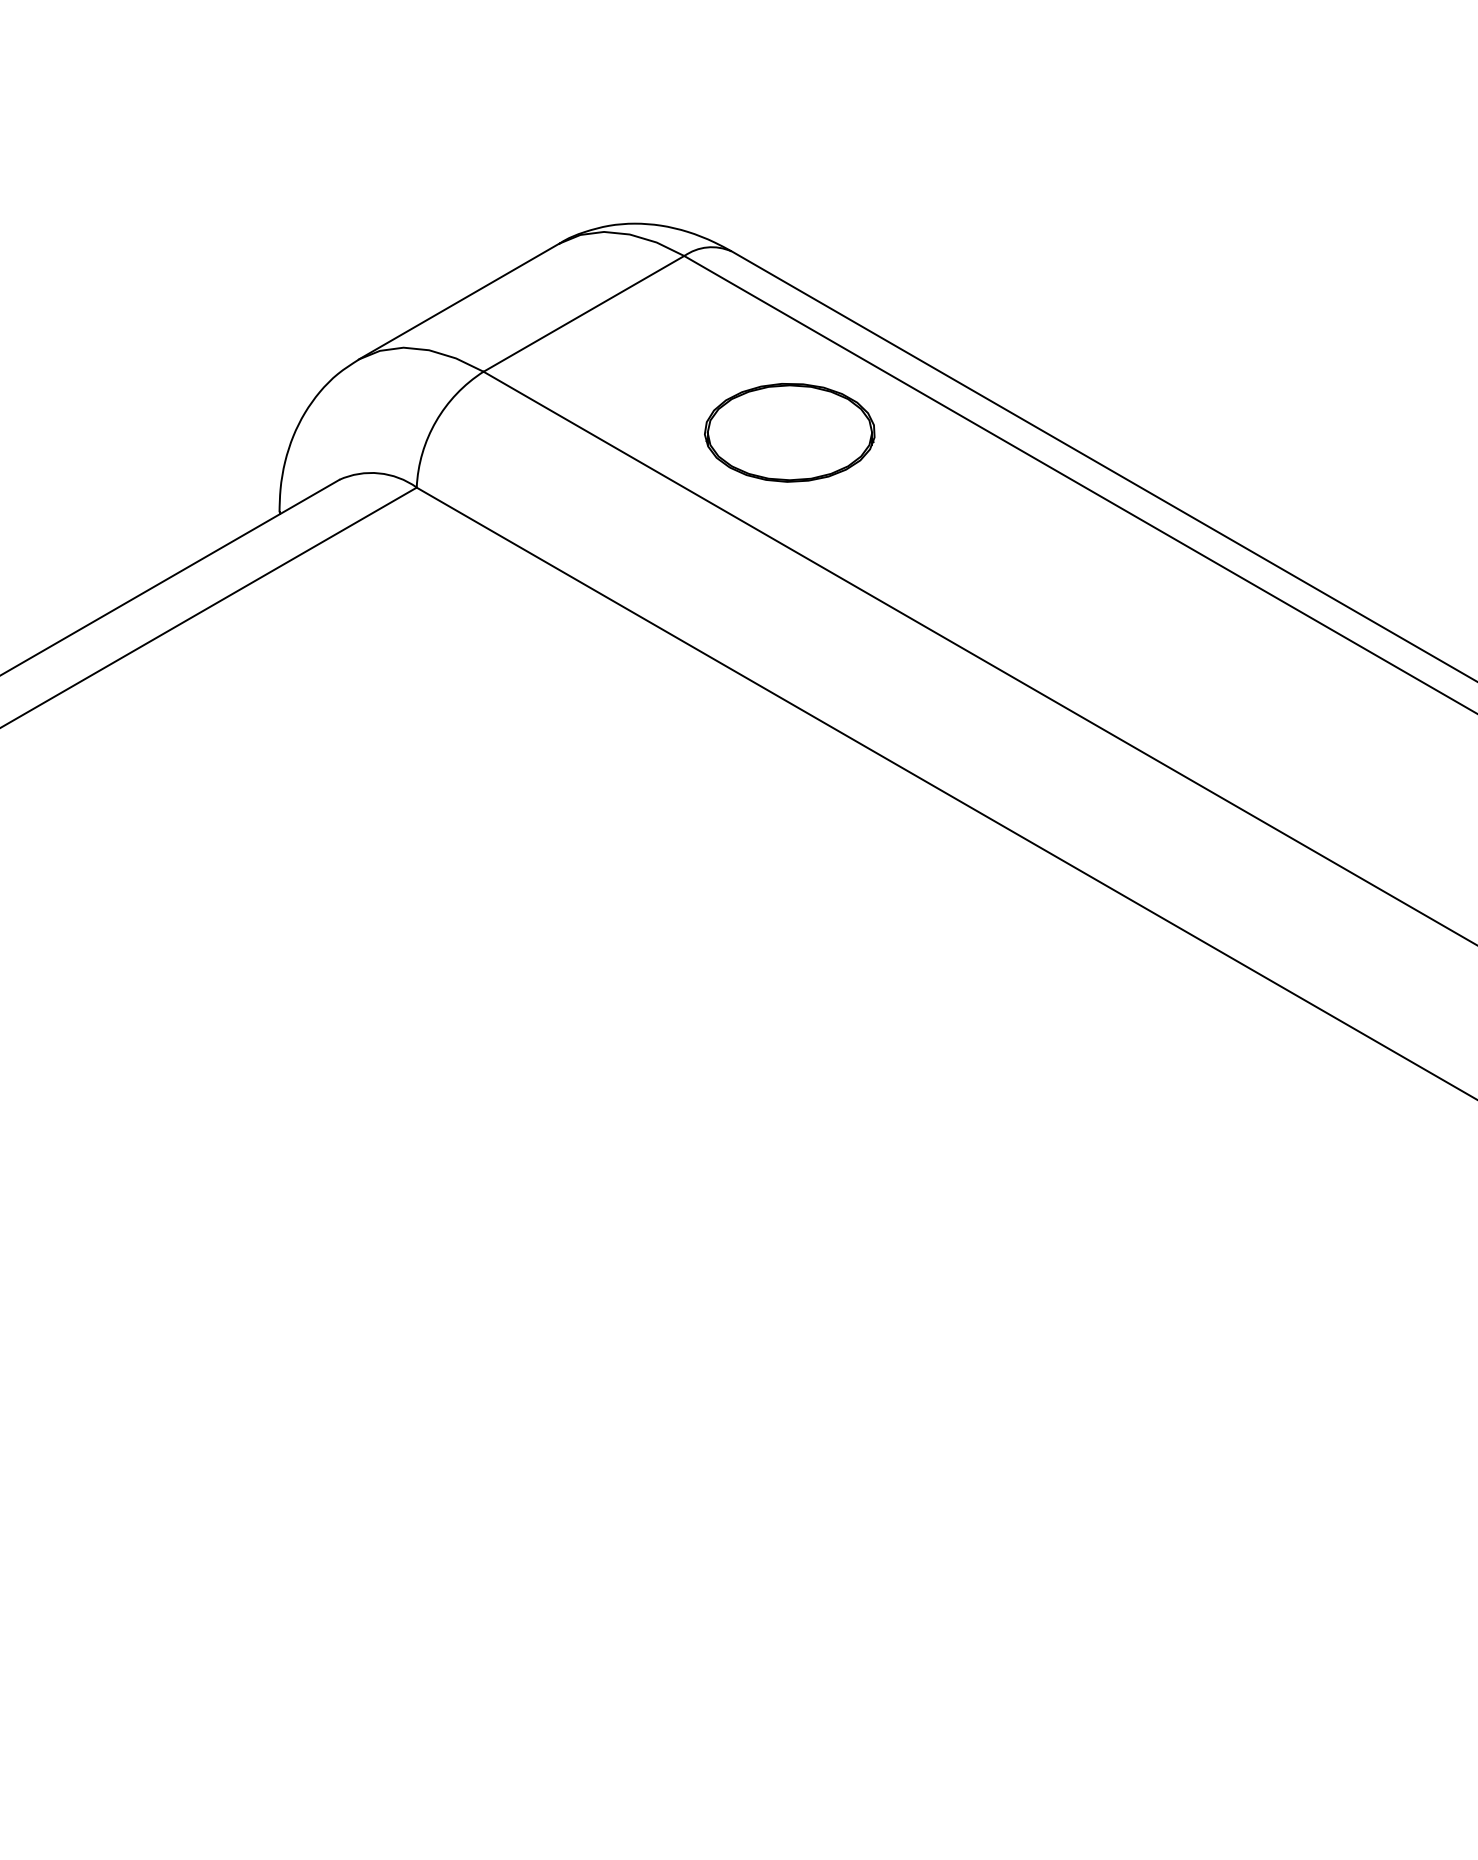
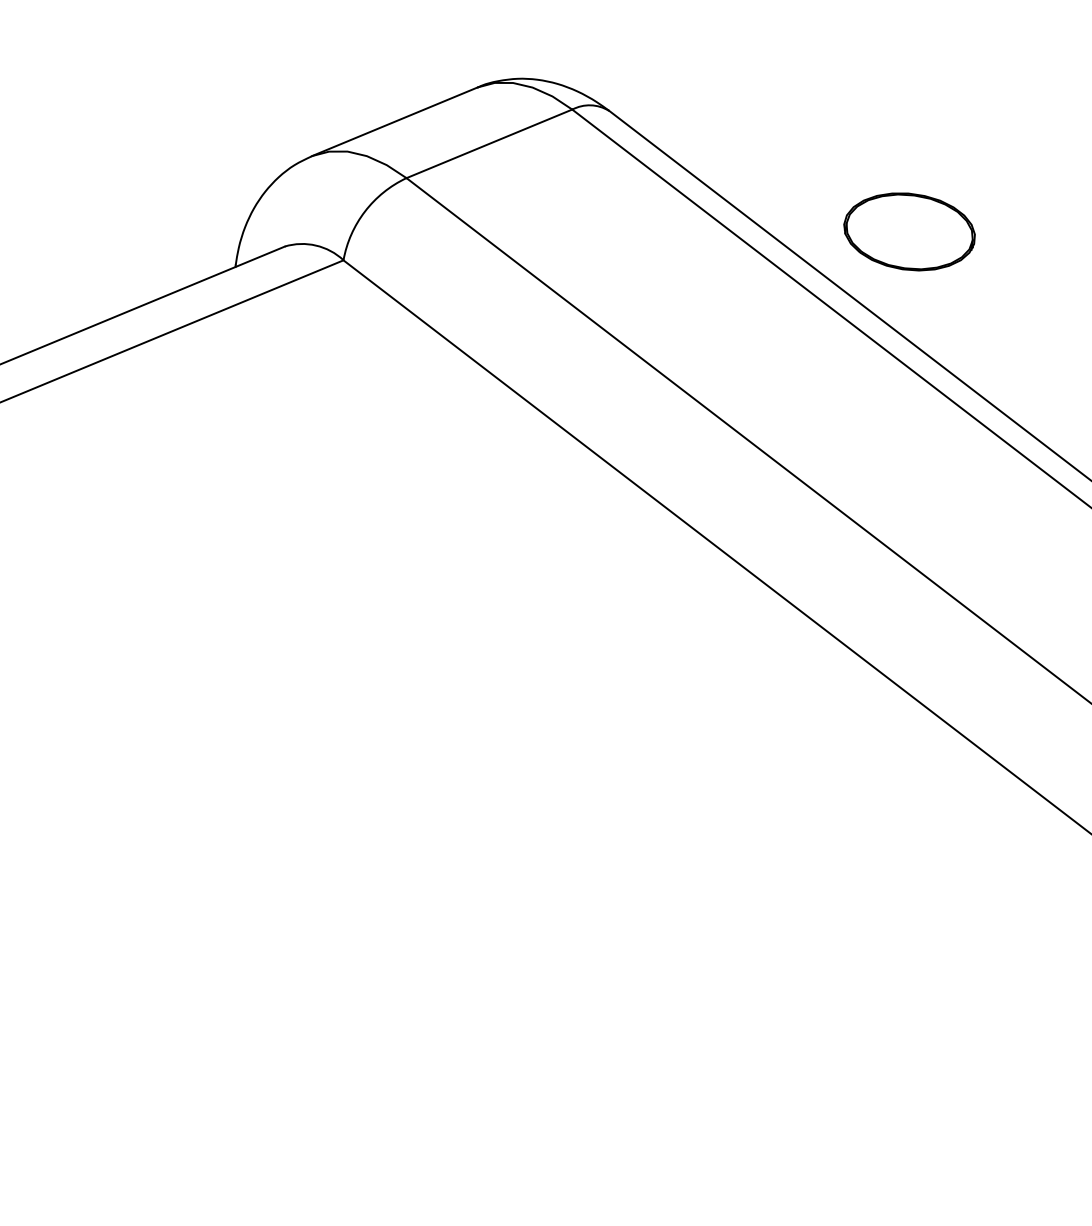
part: (789, 432) -> (909, 231), moved

